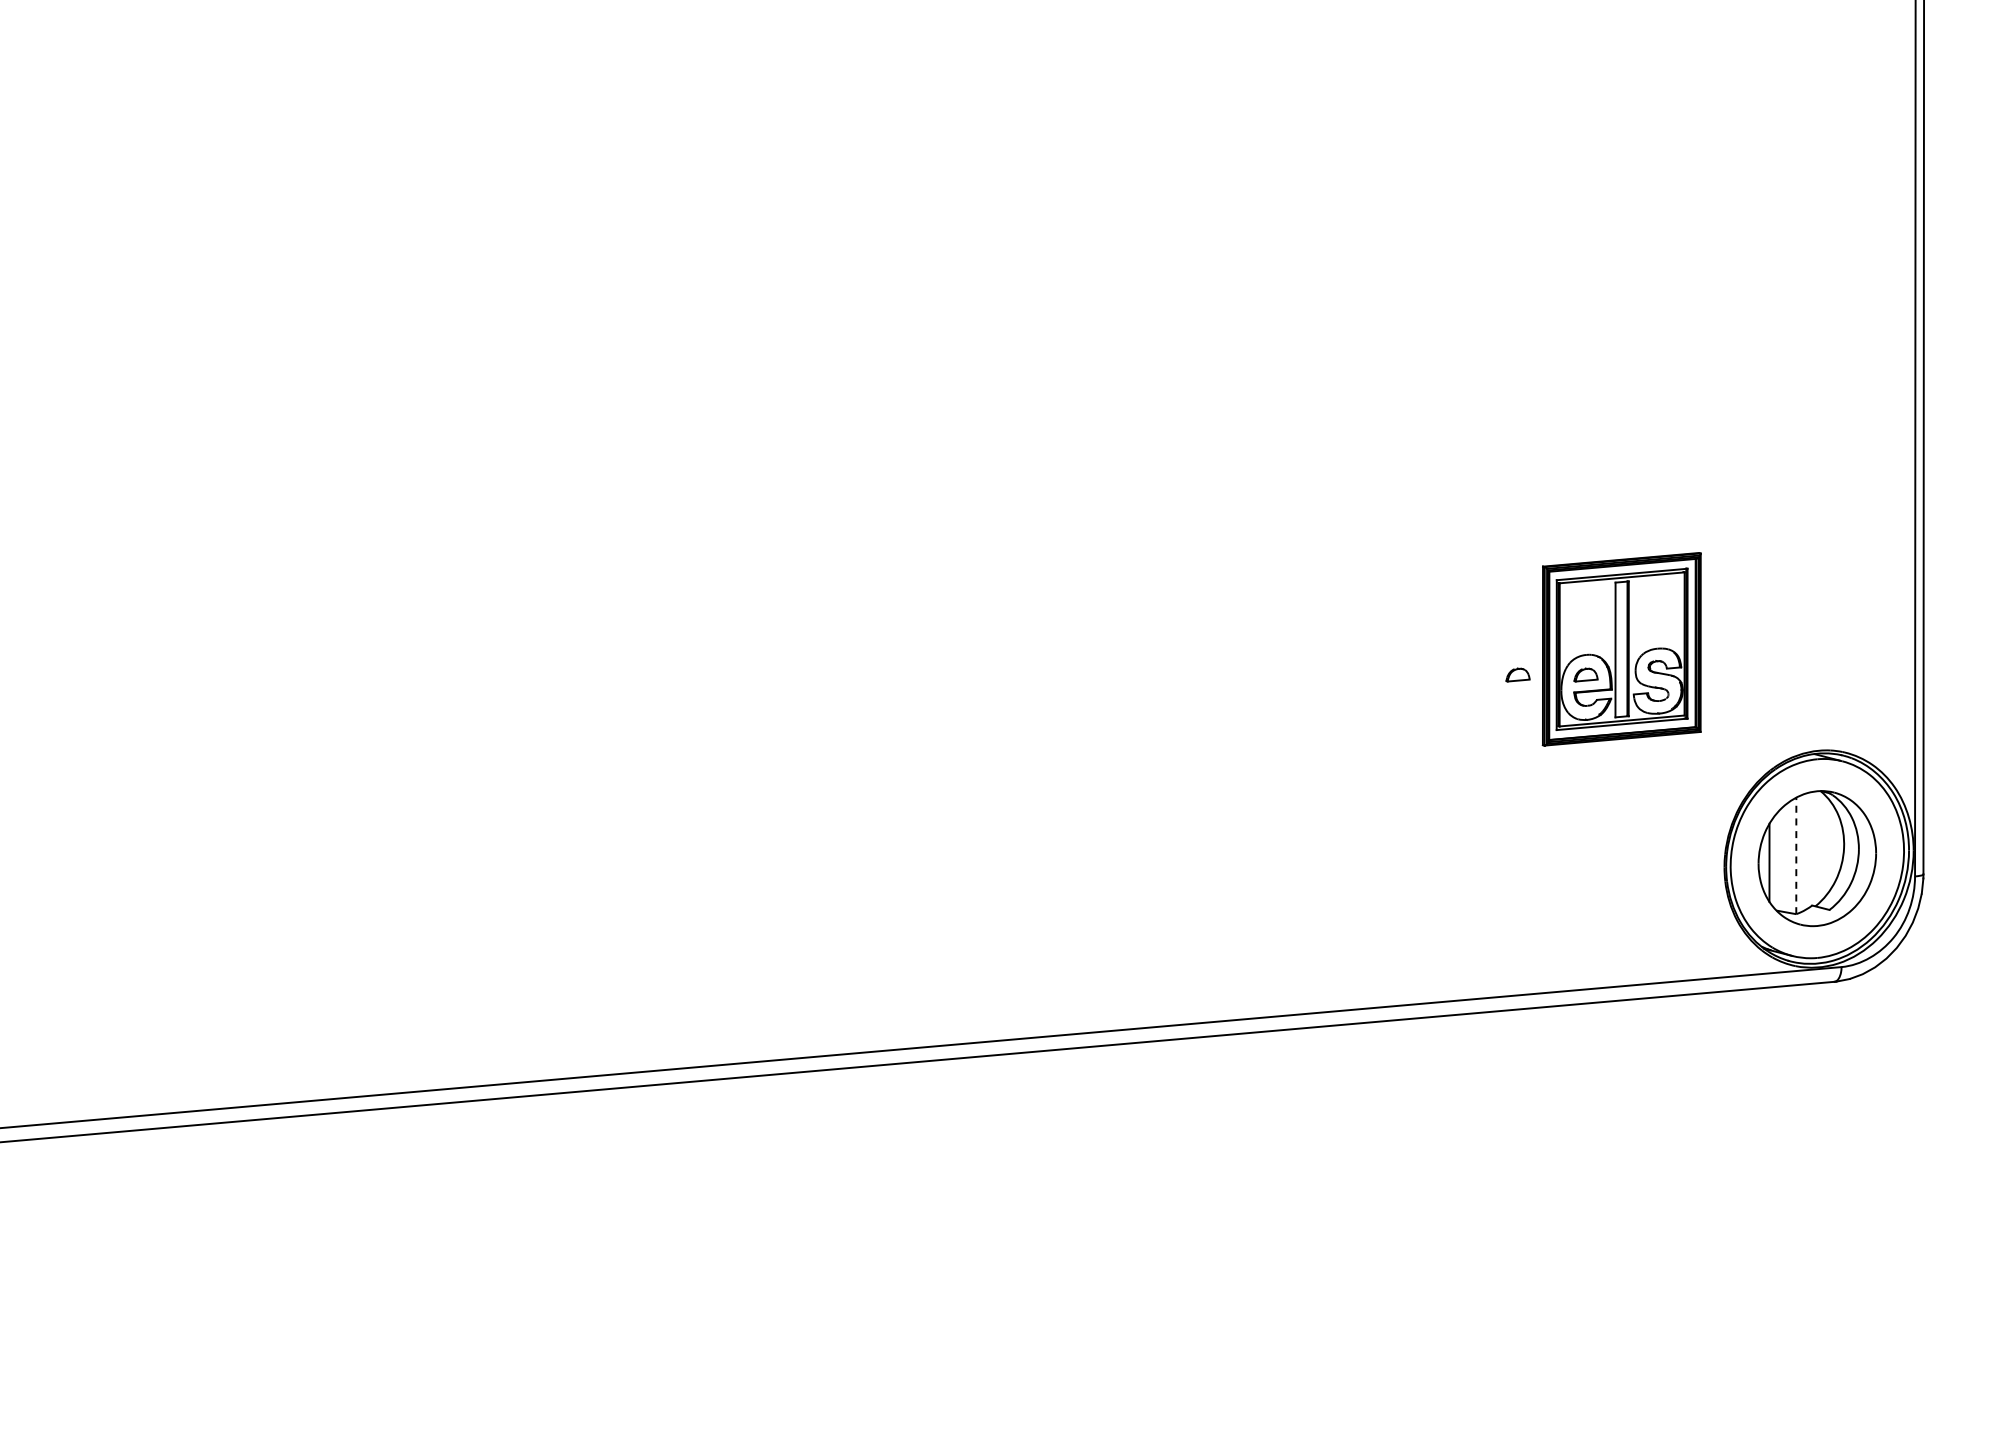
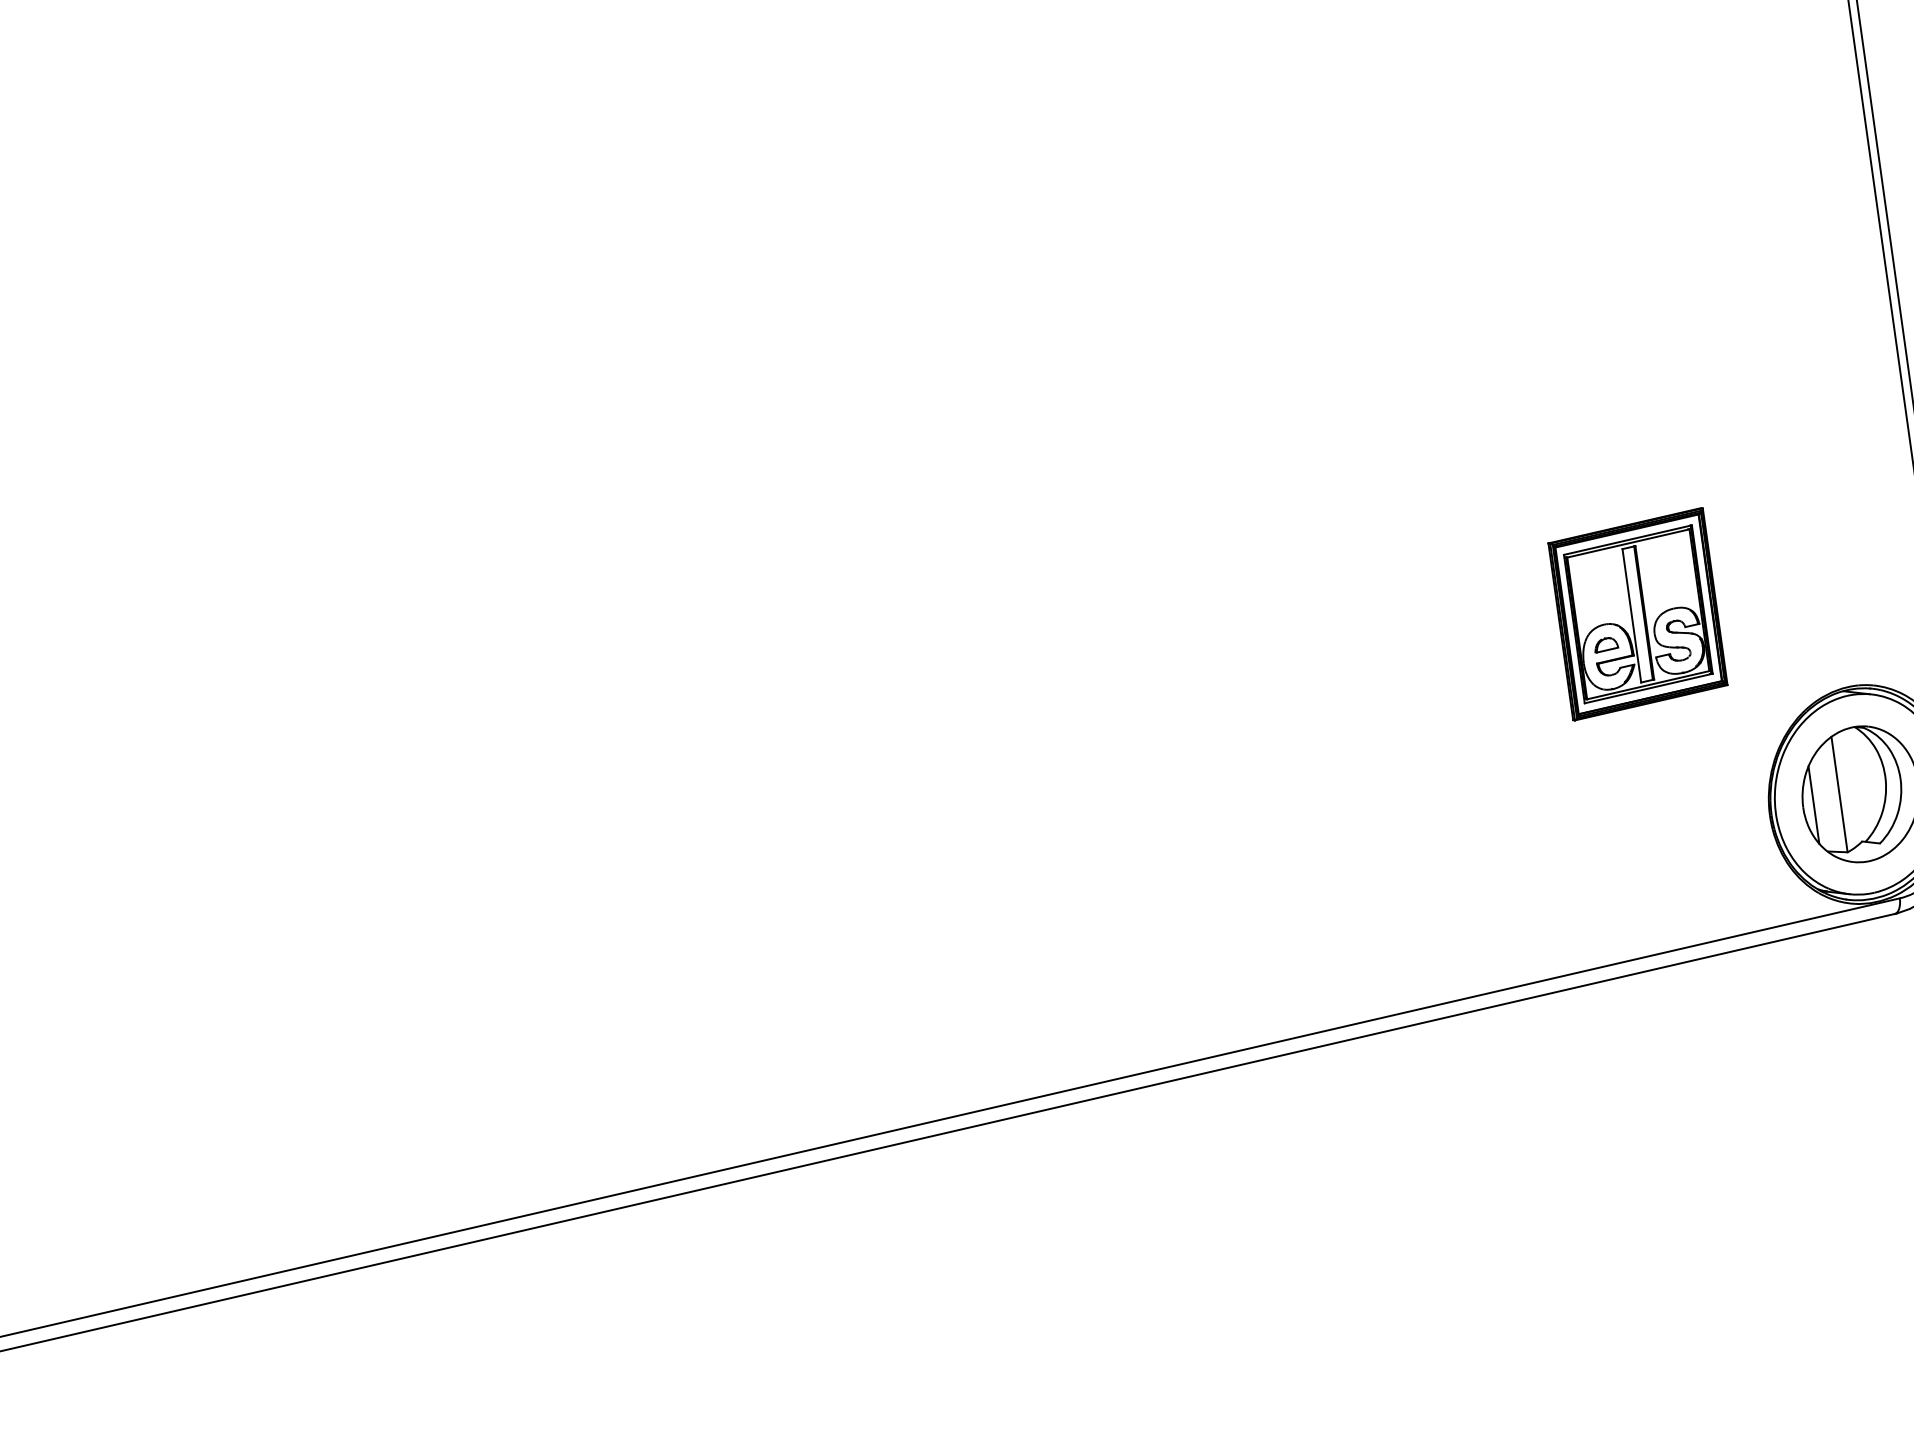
part: (1517, 674) -> (1538, 653), removed
line: (1796, 855) -> (1839, 794), dashed -> solid

